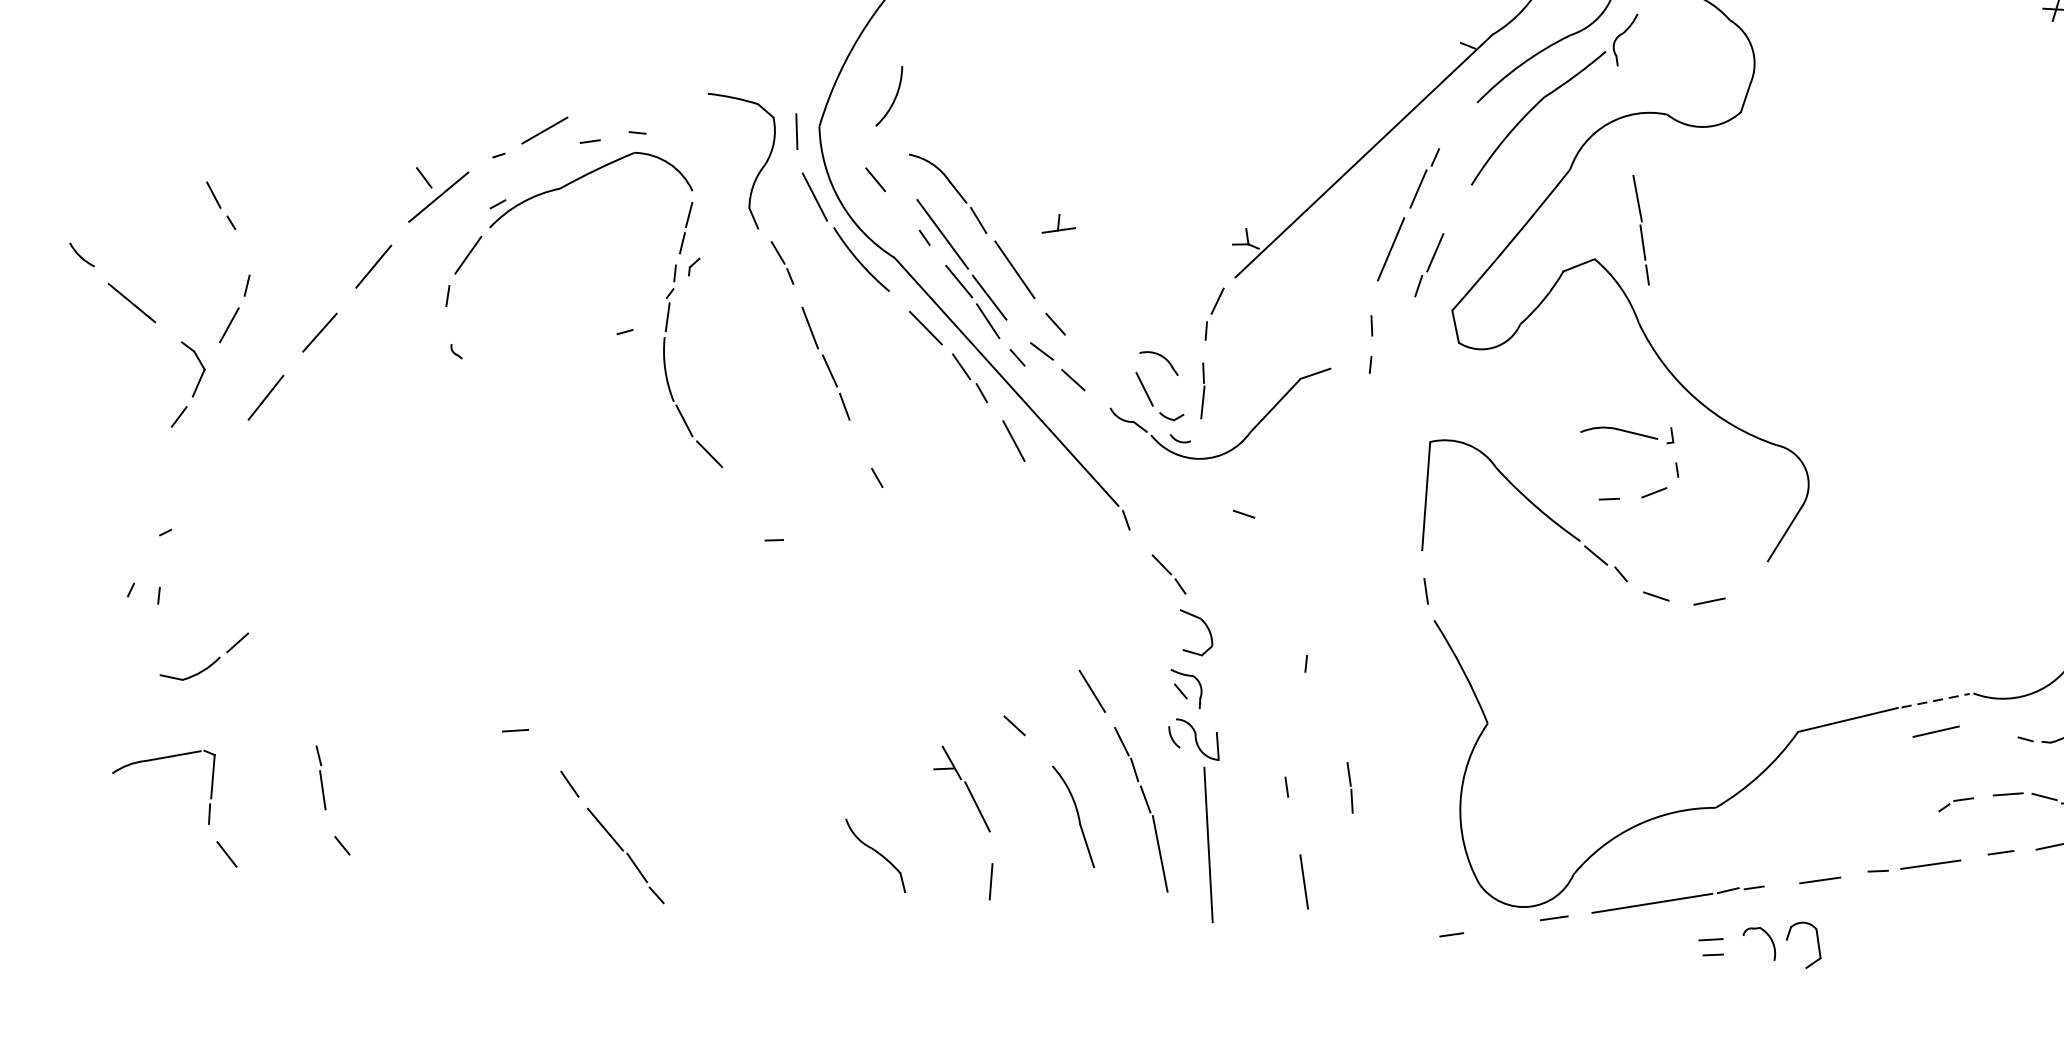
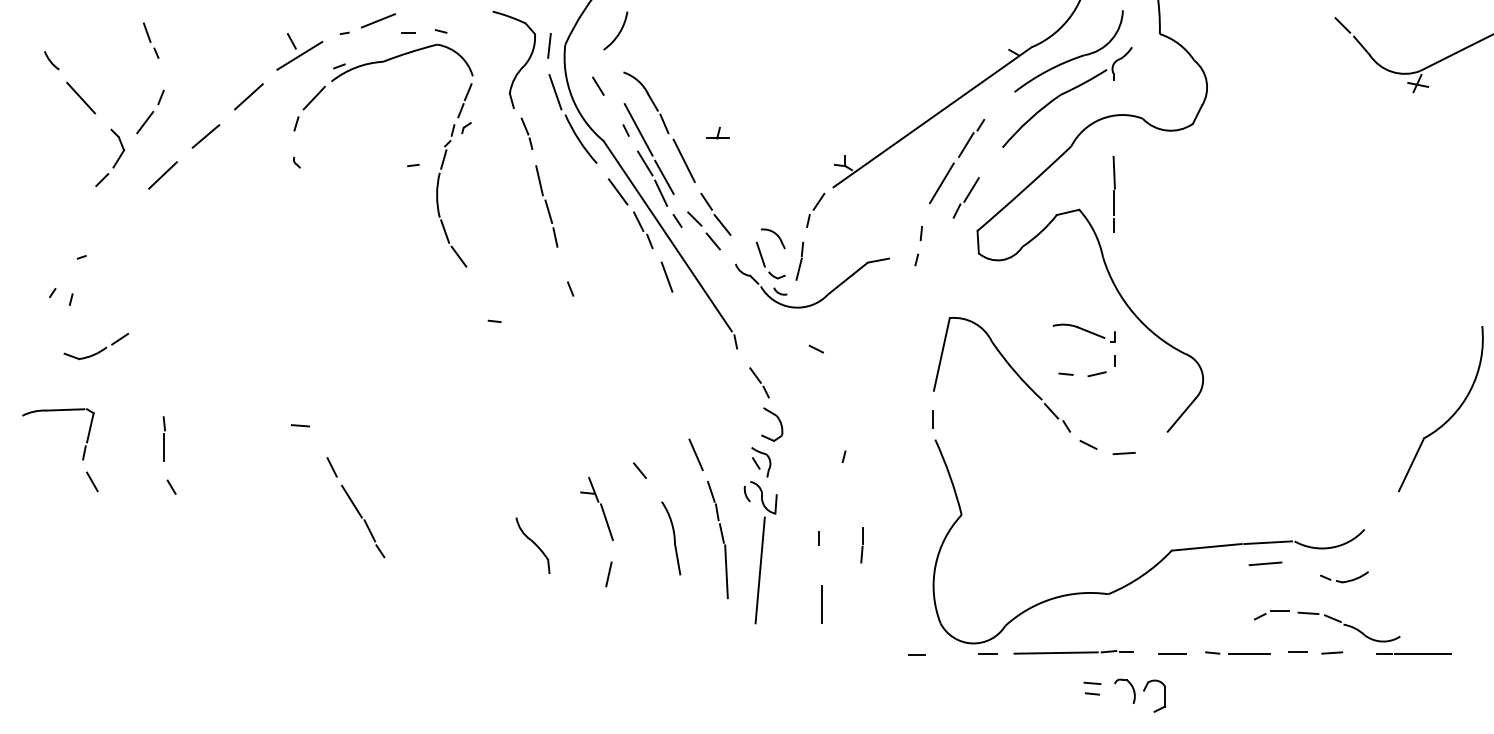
line: (1083, 353) -> (722, 224), added
line: (1936, 700) -> (1268, 542), dashed -> solid
part: (1955, 805) -> (1271, 615), size x1.43

